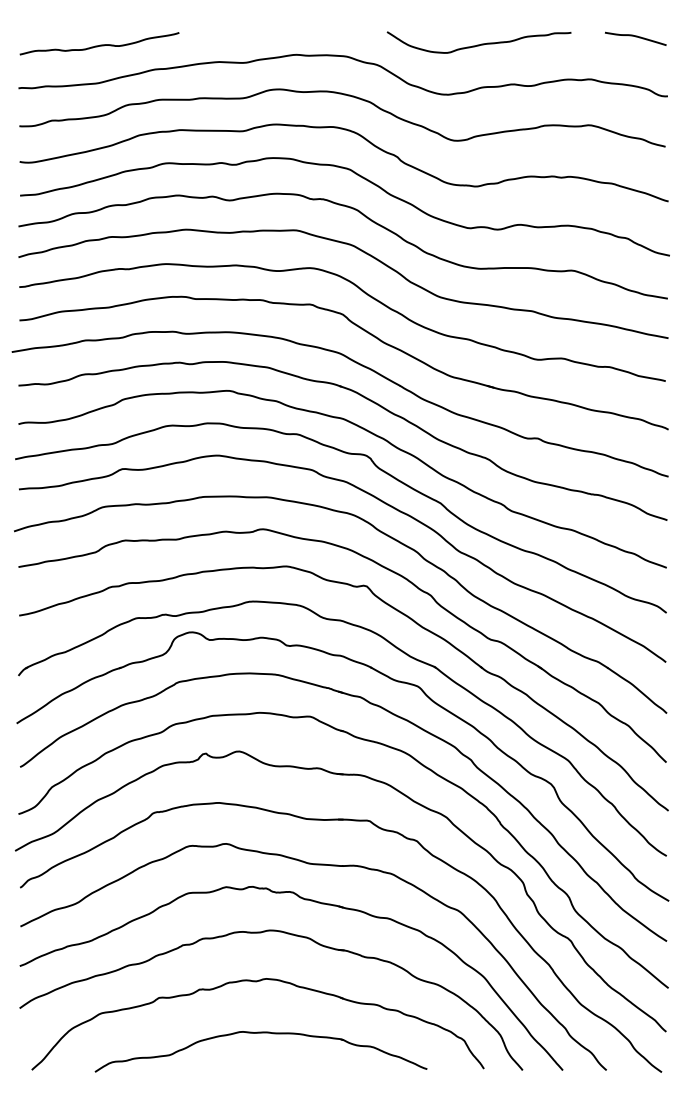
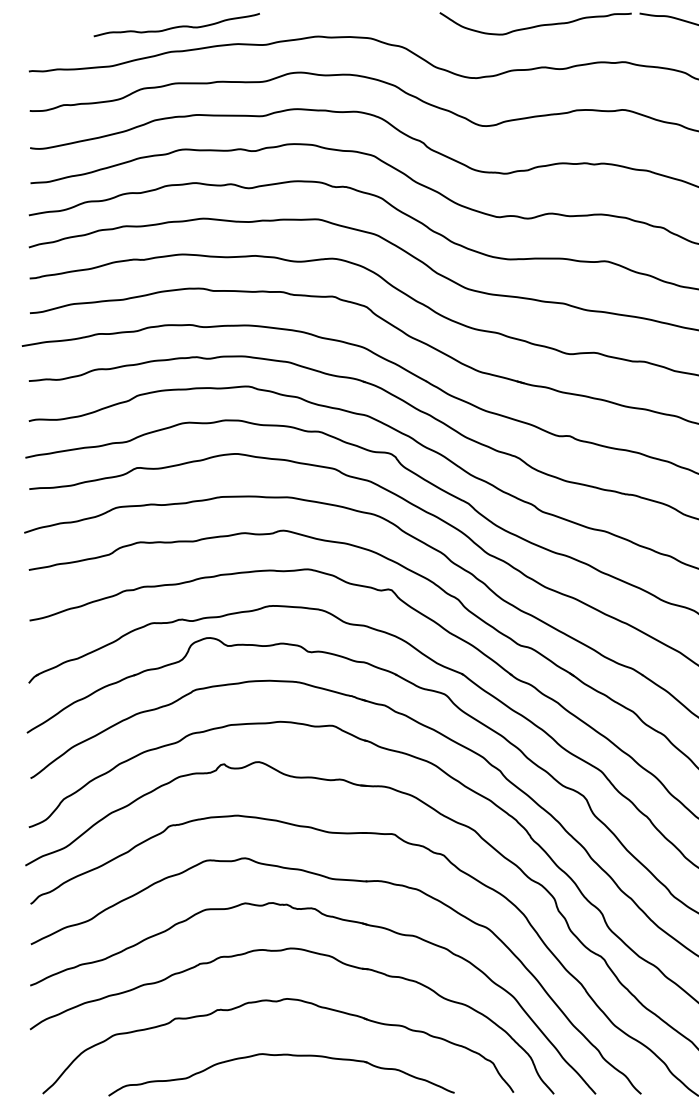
curve: (100, 44) -> (177, 25), moved
curve: (478, 44) -> (535, 25), moved

